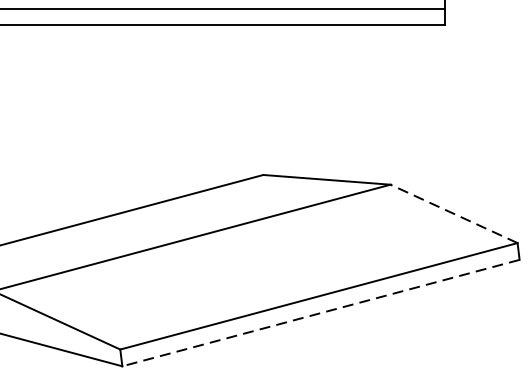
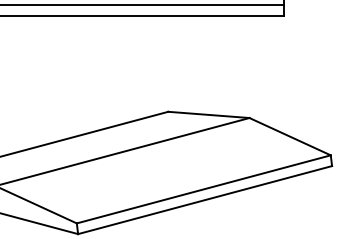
line: (454, 213) -> (290, 136), dashed -> solid
line: (320, 313) -> (204, 200), dashed -> solid

